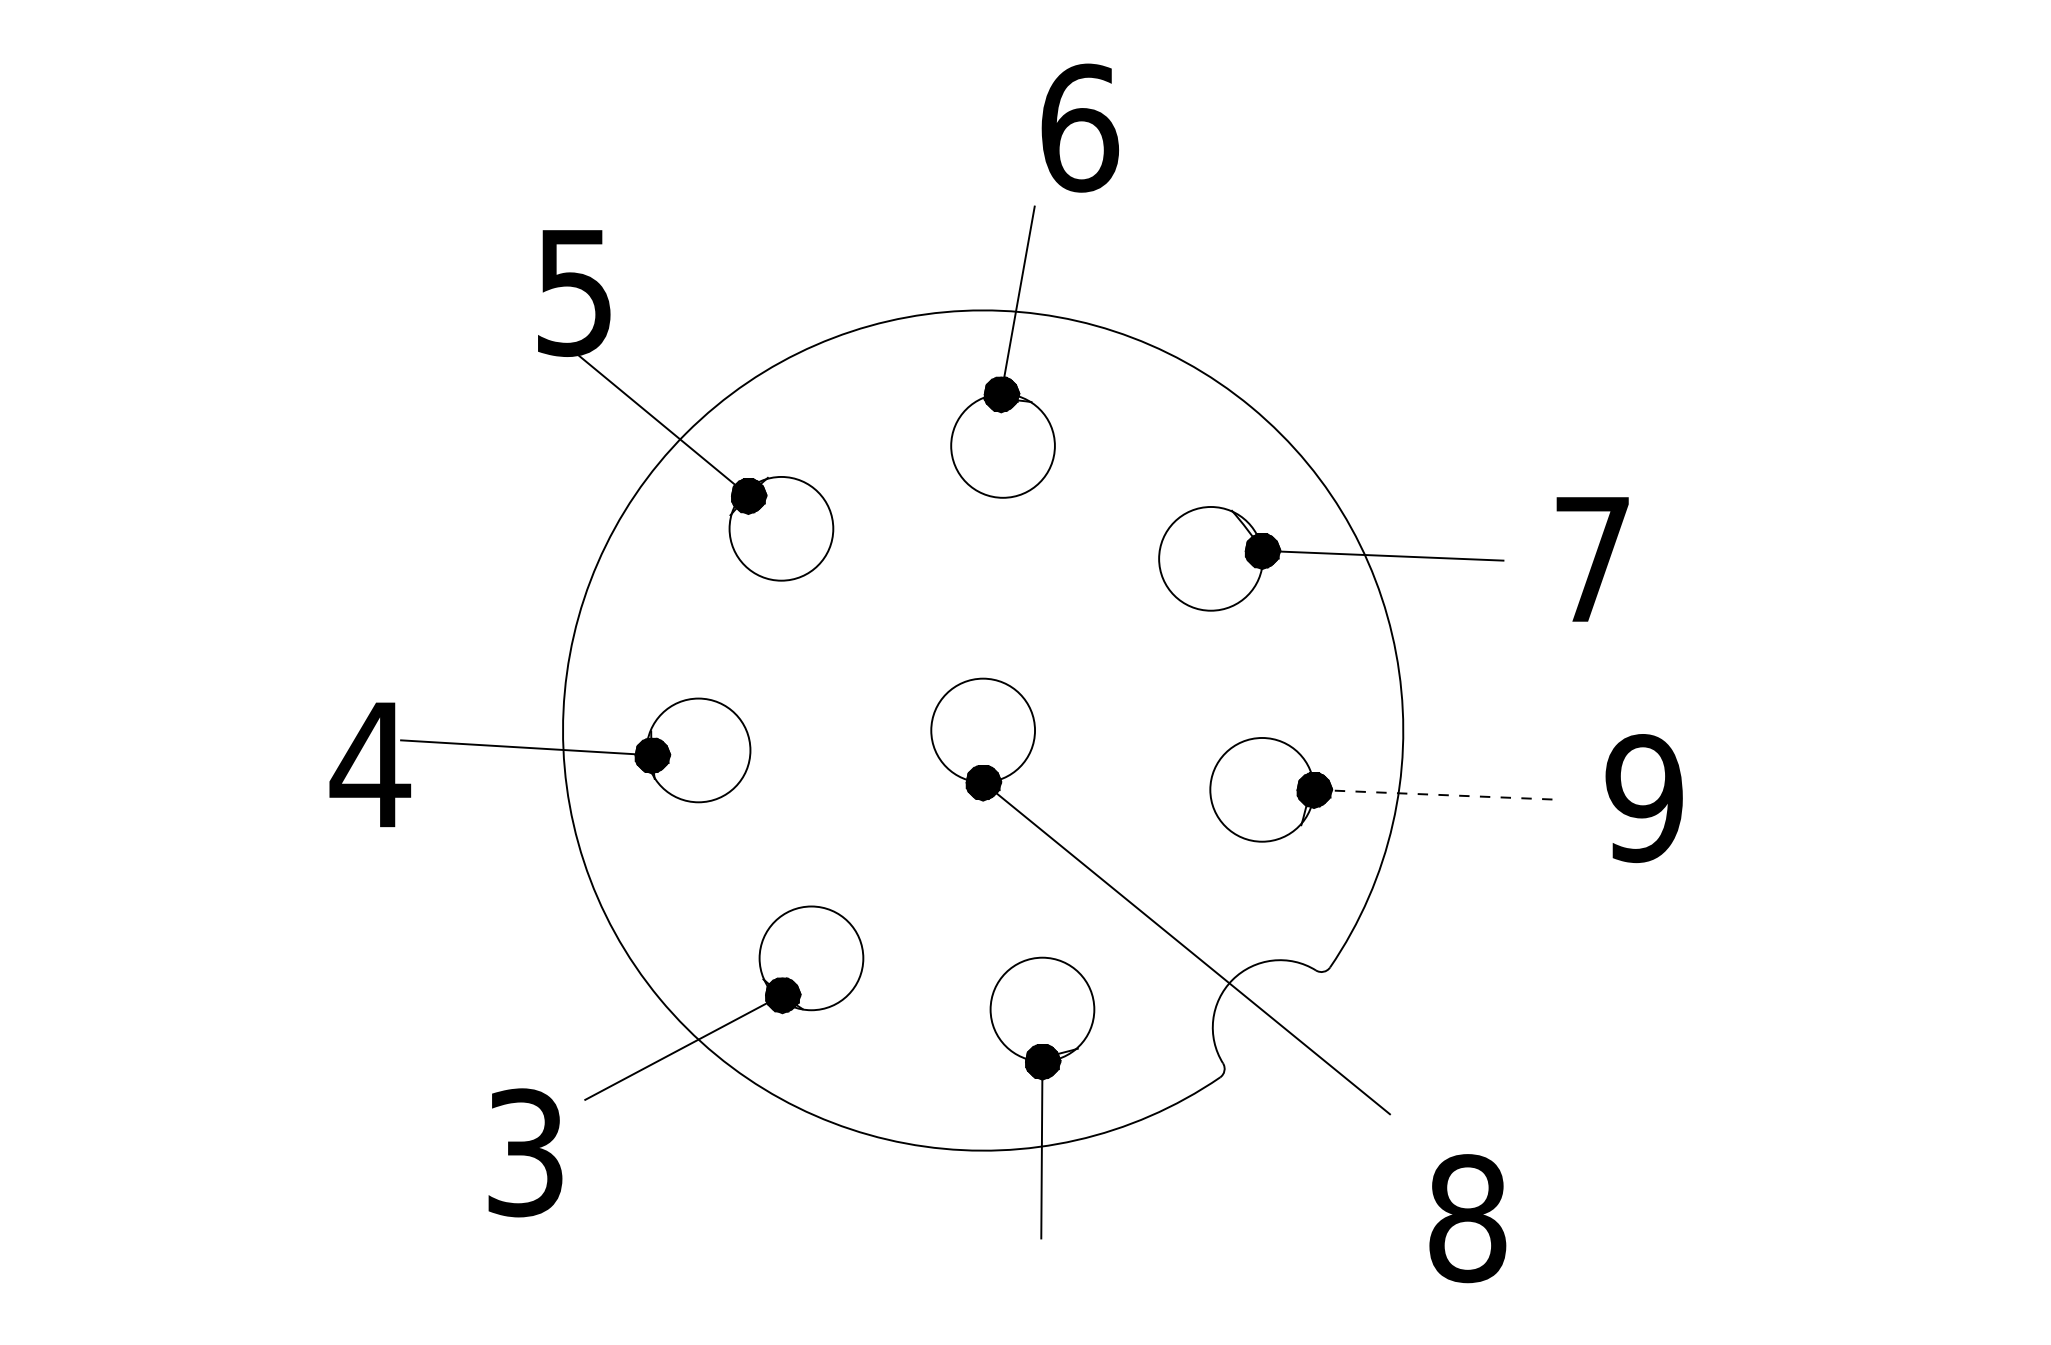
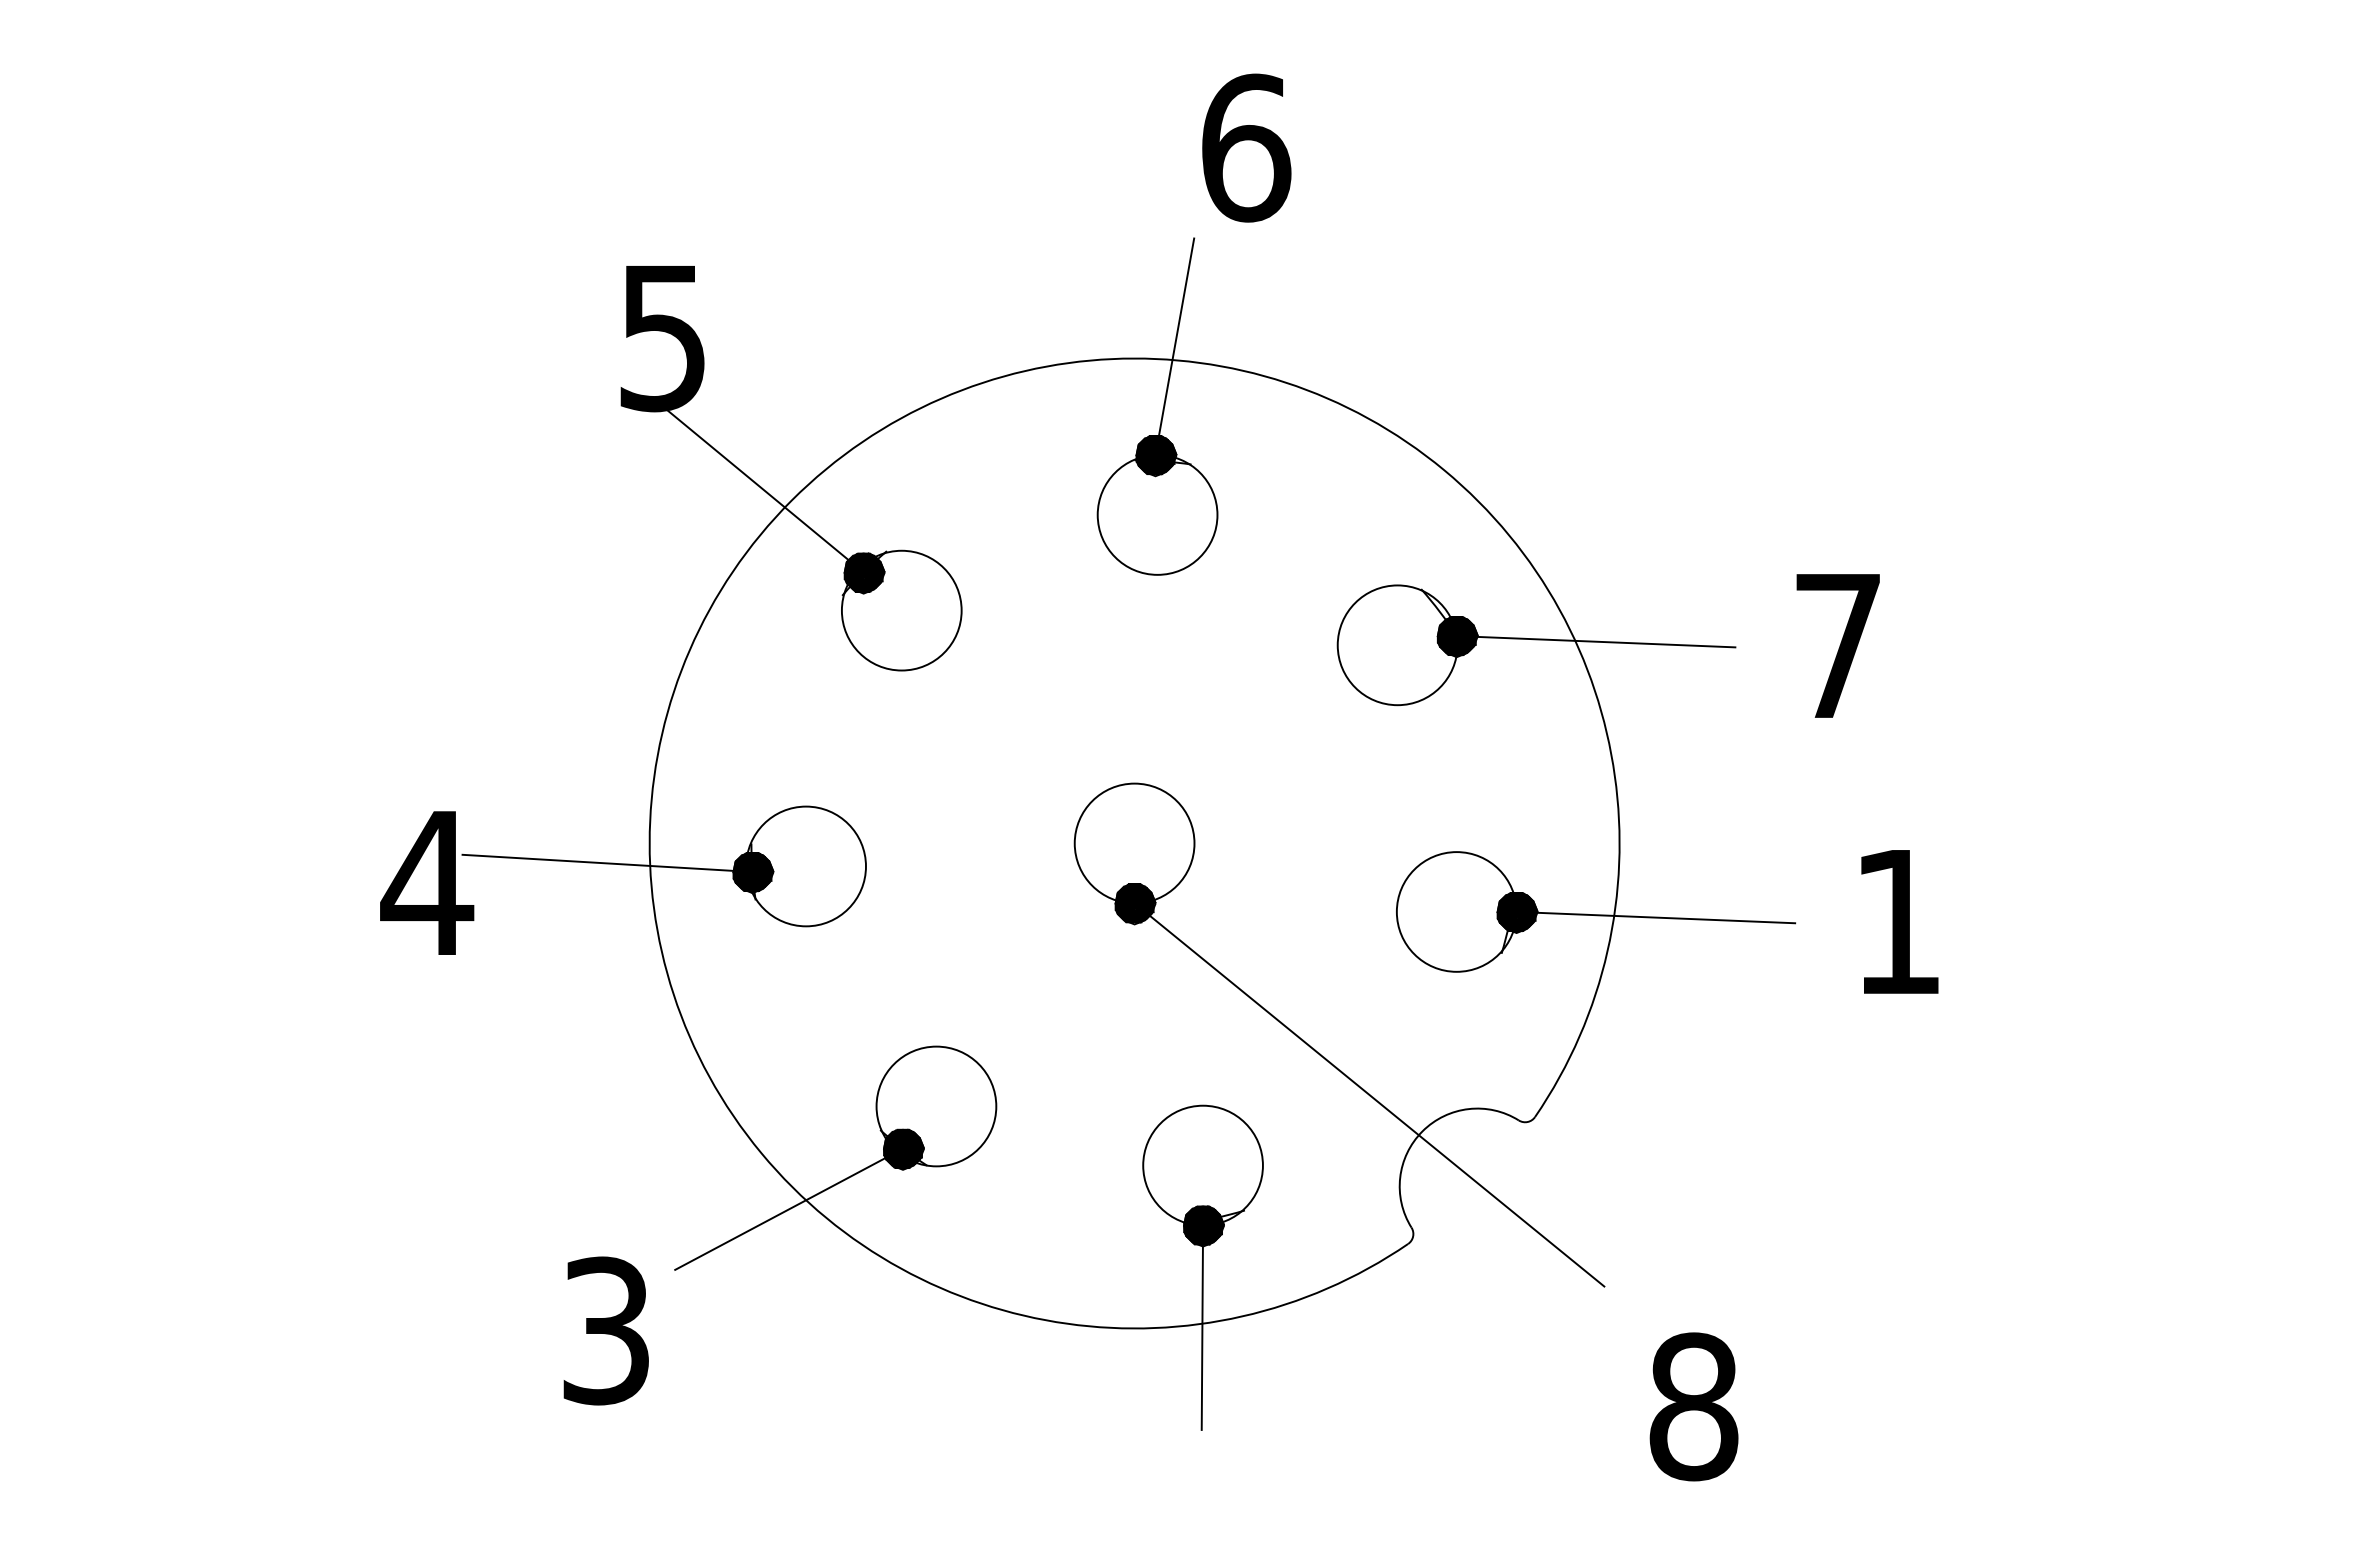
line: (1435, 794) -> (1656, 917), dashed -> solid
text: (1644, 798) -> (1897, 921), 9 -> 1

